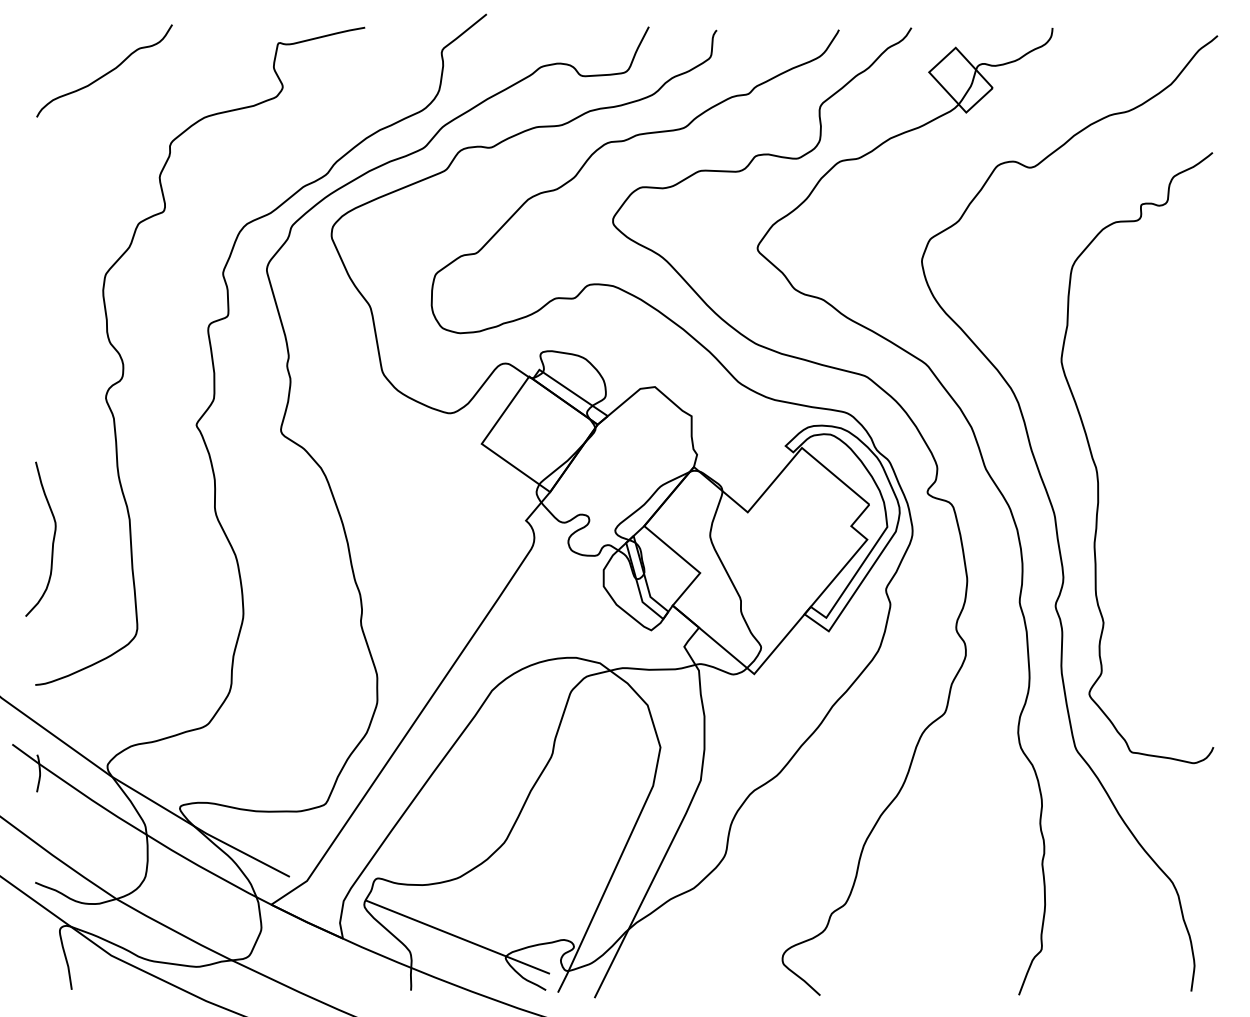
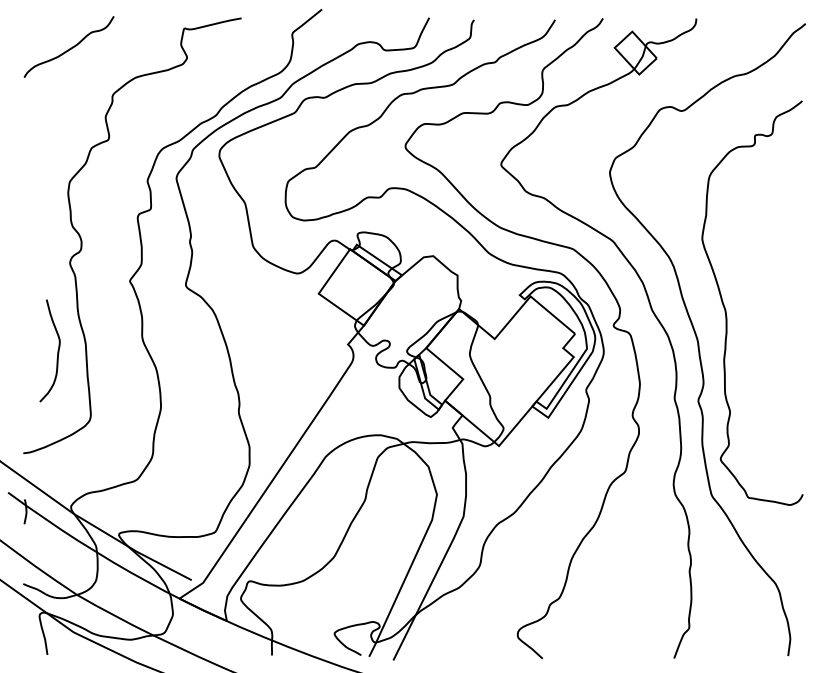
curve: (52, 538) -> (57, 350), moved
line: (457, 937) -> (302, 620), removed

